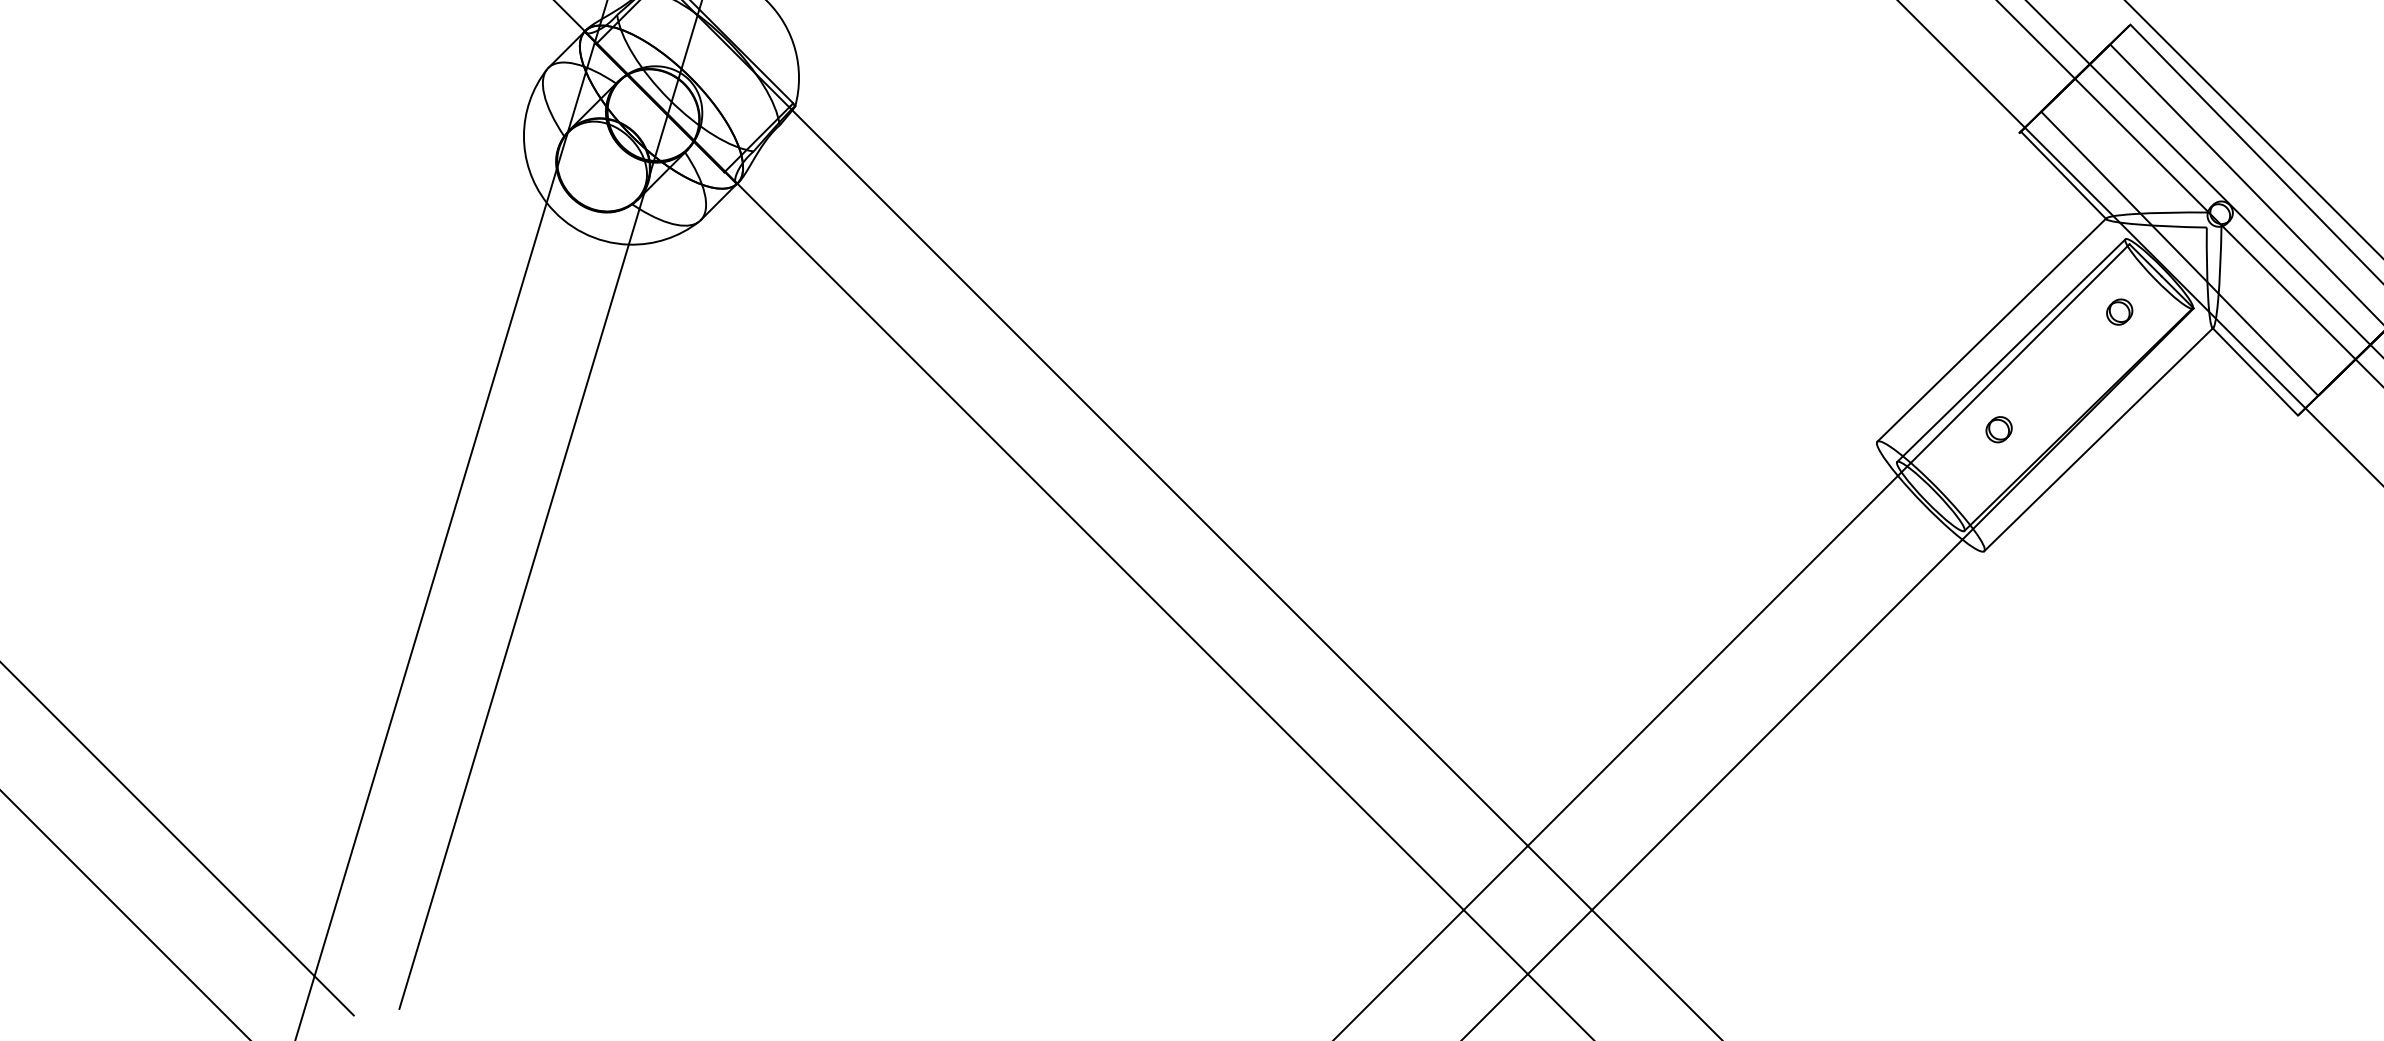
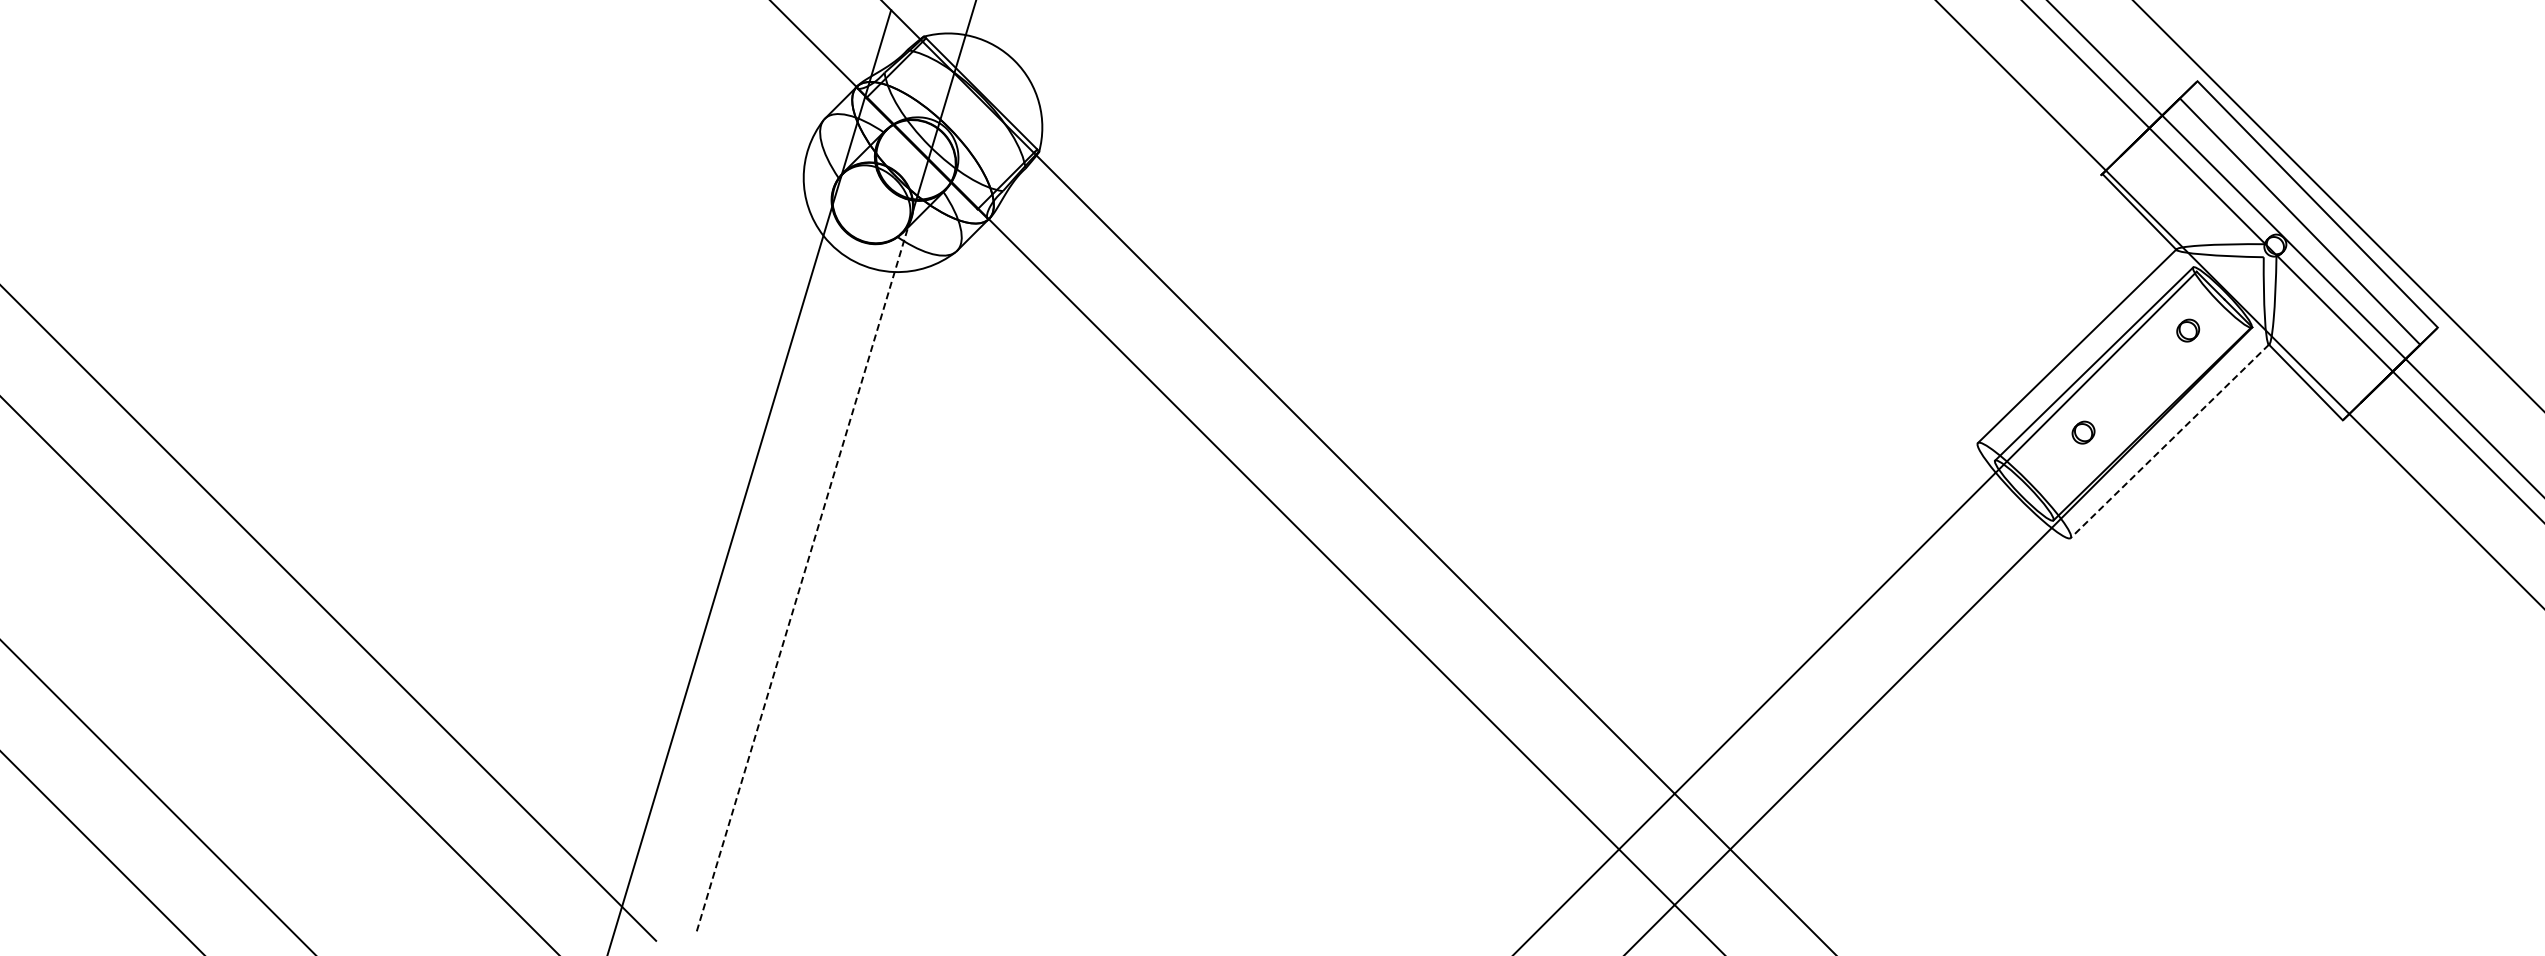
line: (2180, 253) -> (2240, 279), removed
line: (2098, 439) -> (2169, 441), solid -> dashed
line: (523, 596) -> (803, 577), solid -> dashed

